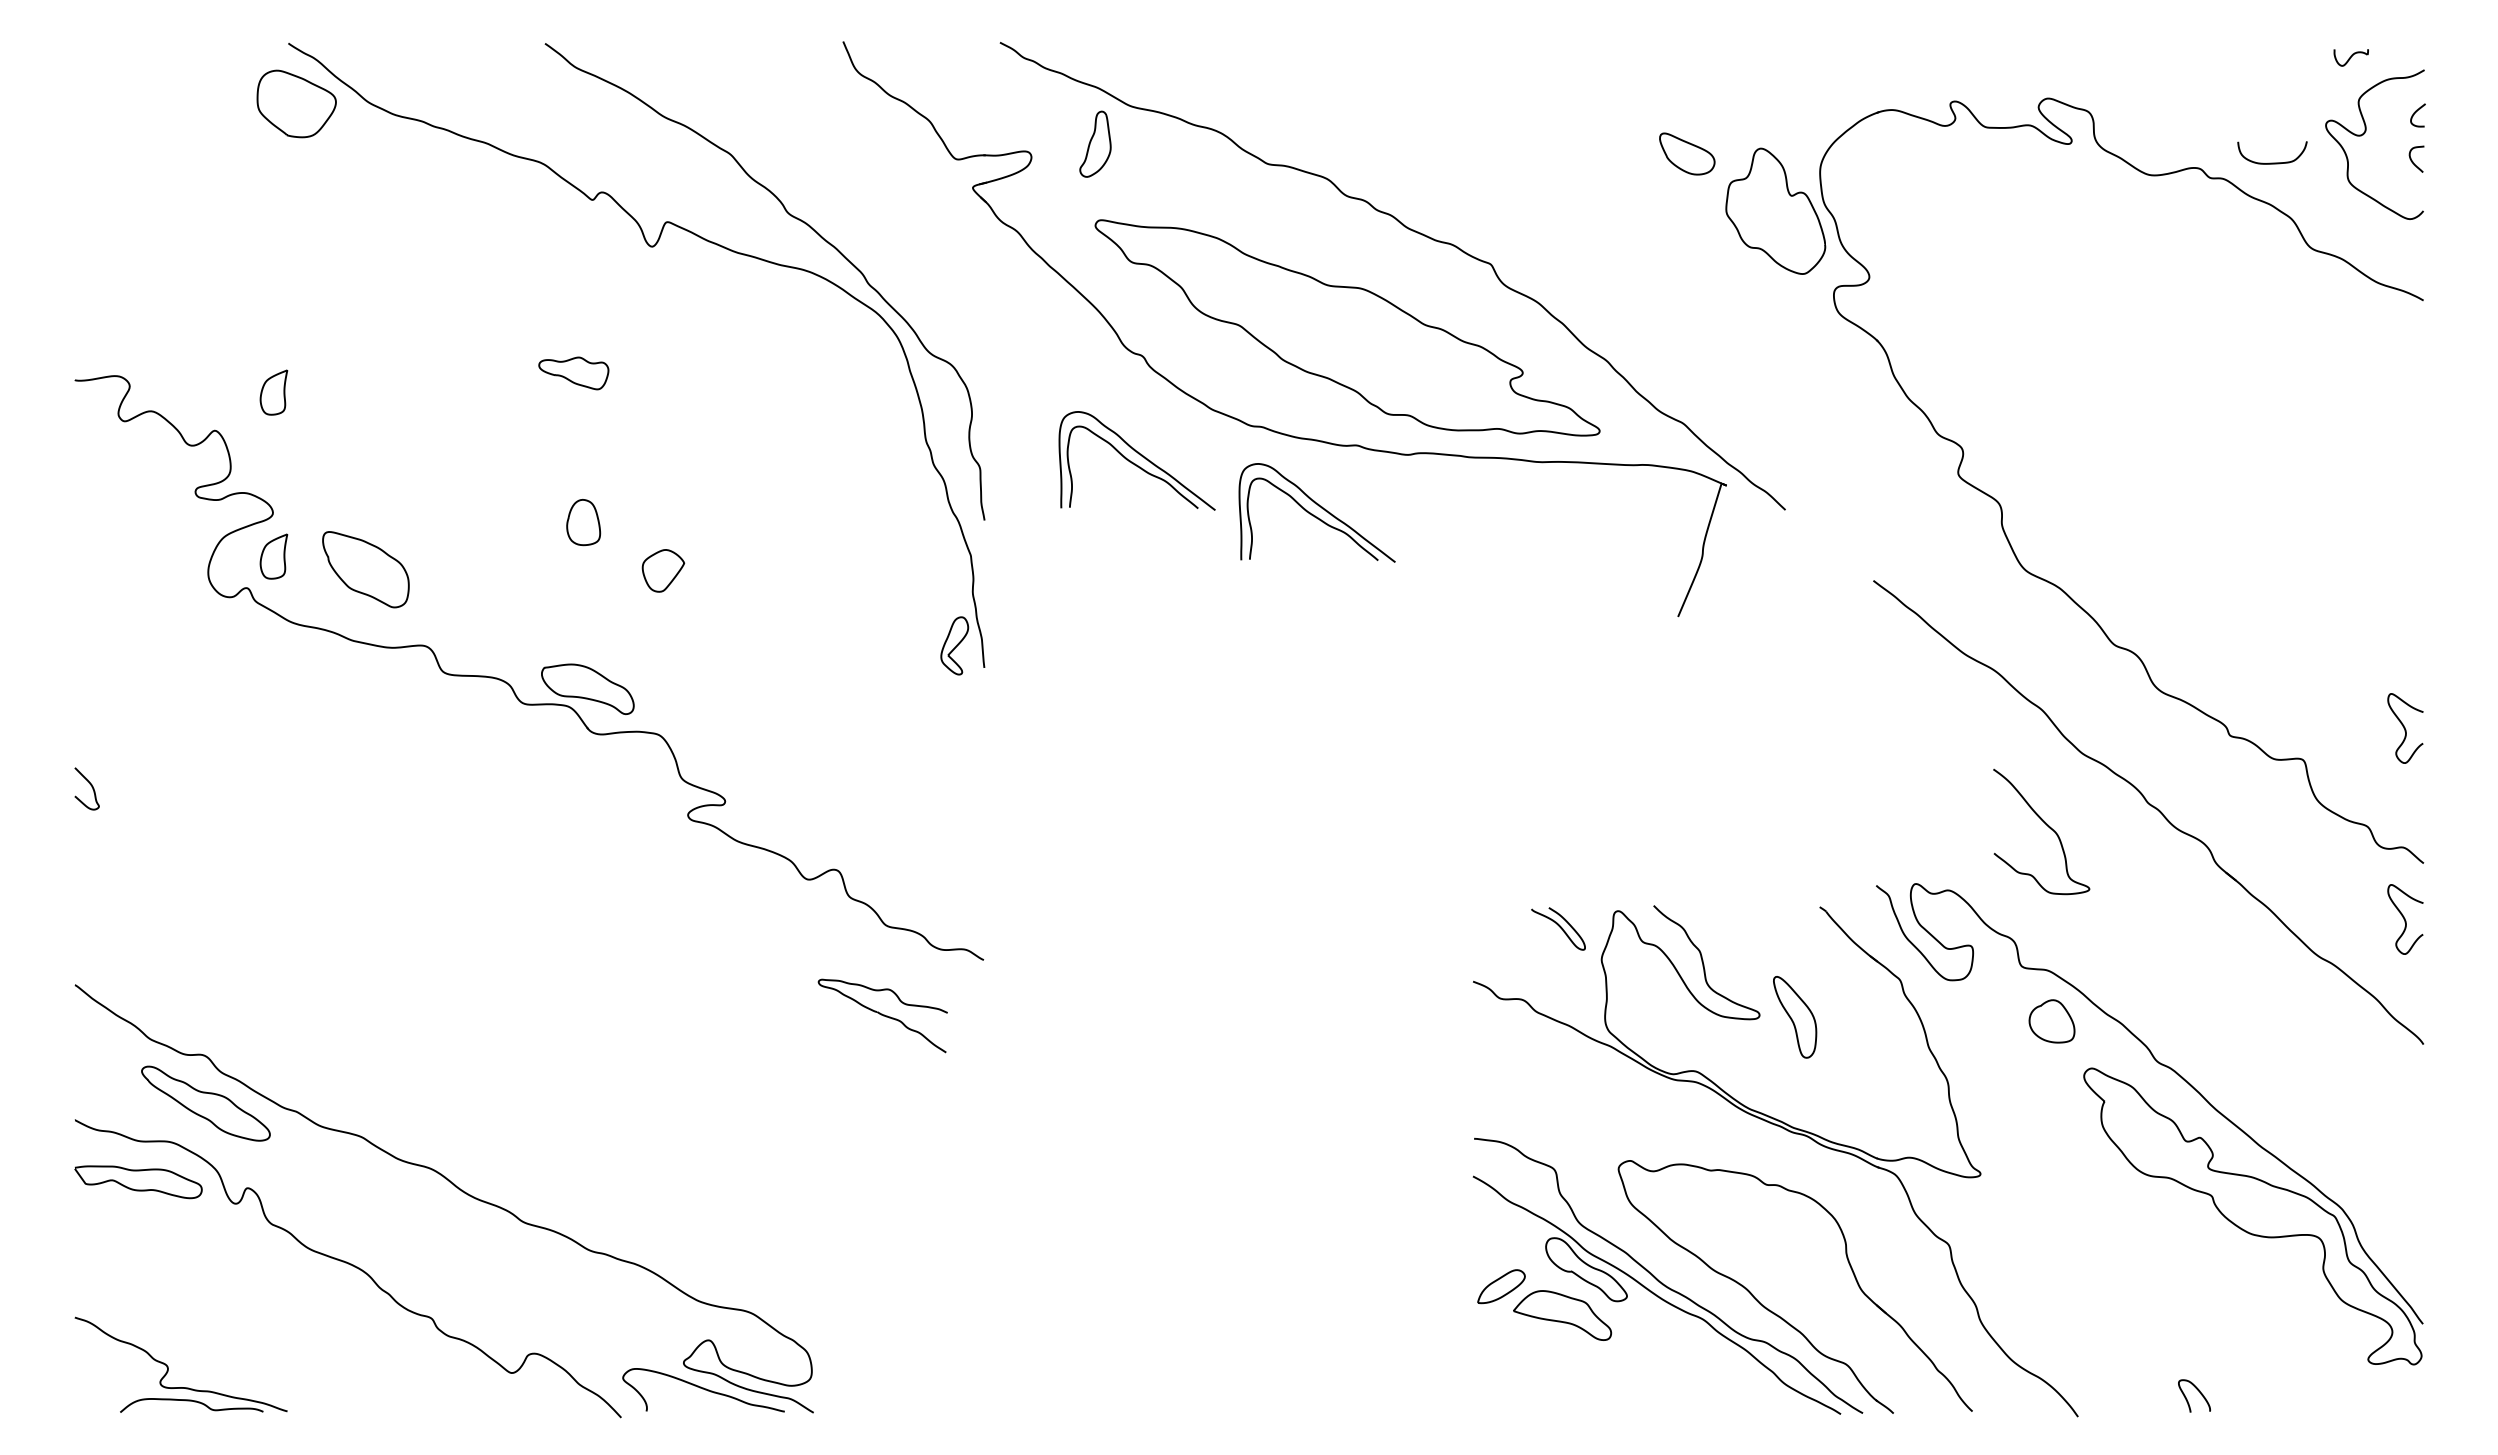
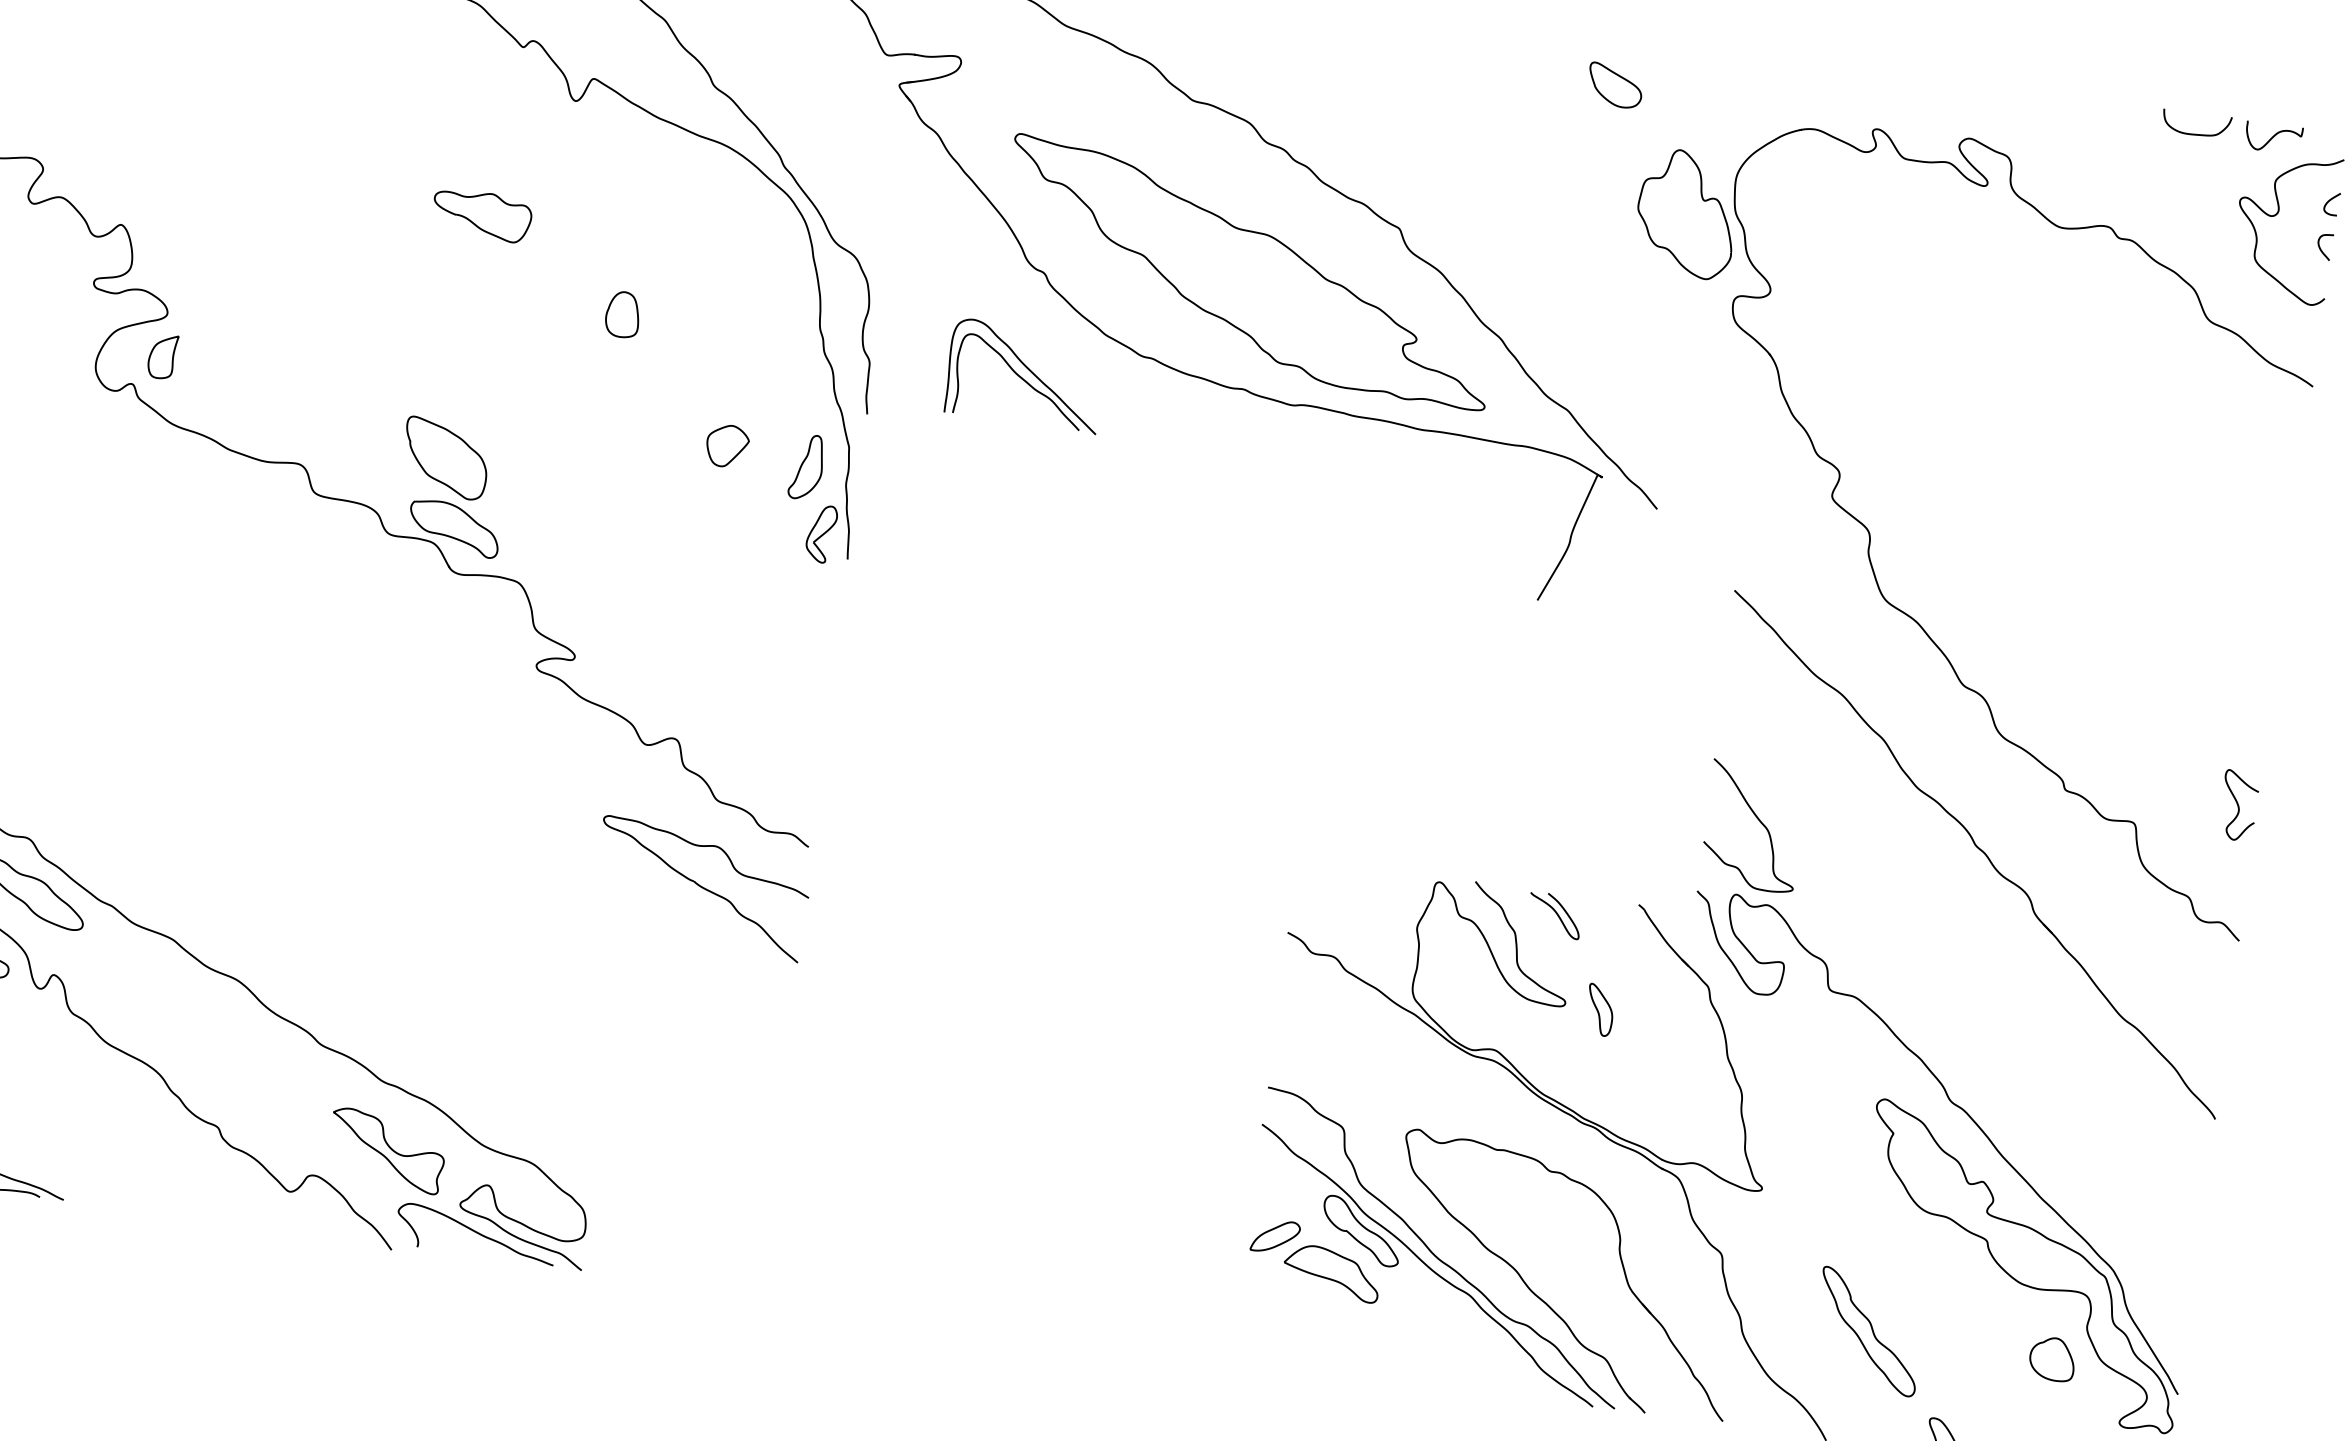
part: (2351, 57) -> (2274, 138), size x1.67
part: (1095, 143) -> (807, 466), moved
part: (1687, 153) -> (1615, 85), moved
curve: (2272, 162) -> (2195, 133), moved
part: (573, 373) -> (481, 215), size x1.43
part: (273, 392) -> (183, 194), removed
part: (1316, 512) -> (1195, 450), removed
part: (583, 522) -> (622, 314), moved
part: (365, 569) -> (445, 458), moved
part: (663, 570) -> (727, 445), moved
curve: (2046, 825) -> (1758, 820), moved
curve: (2405, 919) -> (2213, 993), removed
curve: (1559, 927) -> (1556, 914), moved
part: (882, 1015) -> (701, 888), size x1.67
part: (1795, 1017) -> (1600, 1010), size x0.62
part: (2051, 1021) -> (2051, 1359), moved
part: (2106, 1302) -> (1869, 1331), added
part: (603, 1319) -> (386, 1151), added

